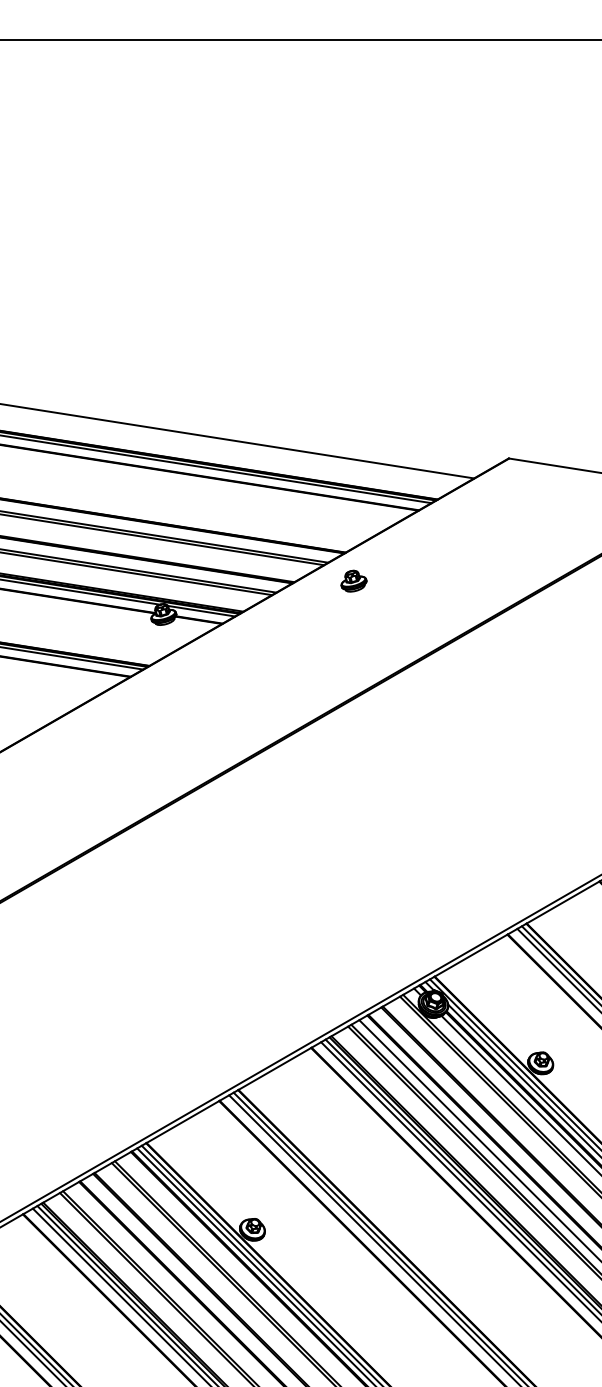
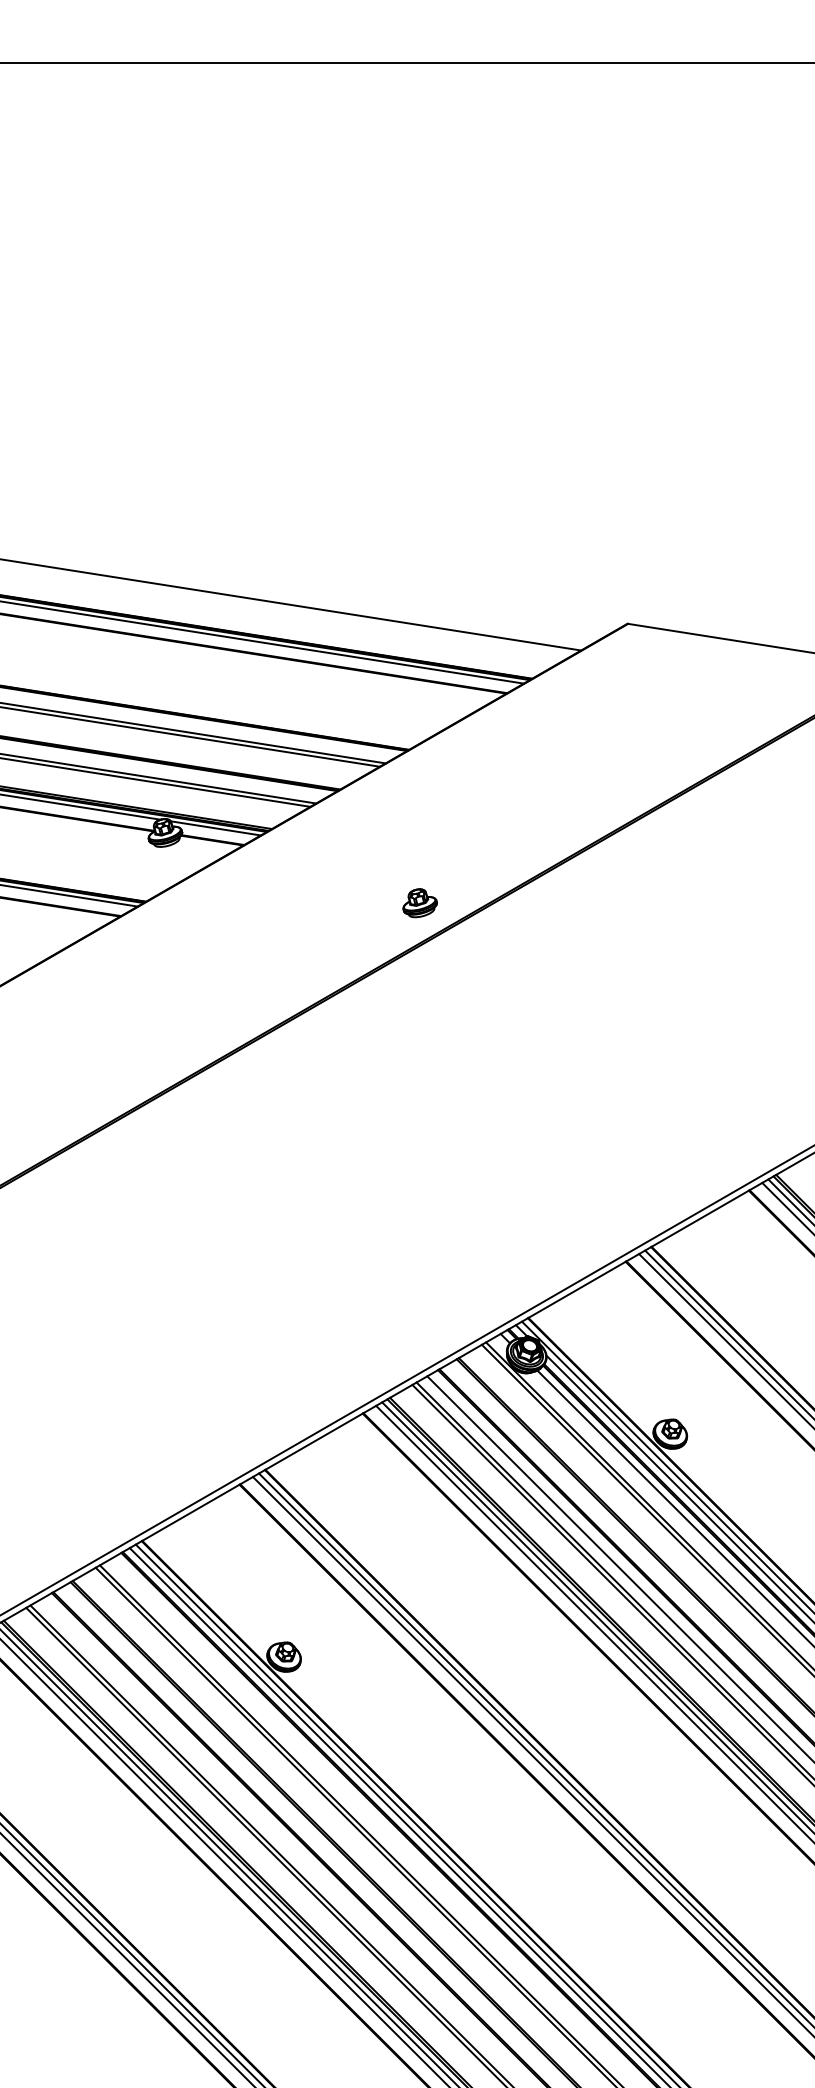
part: (353, 581) -> (419, 903), moved

